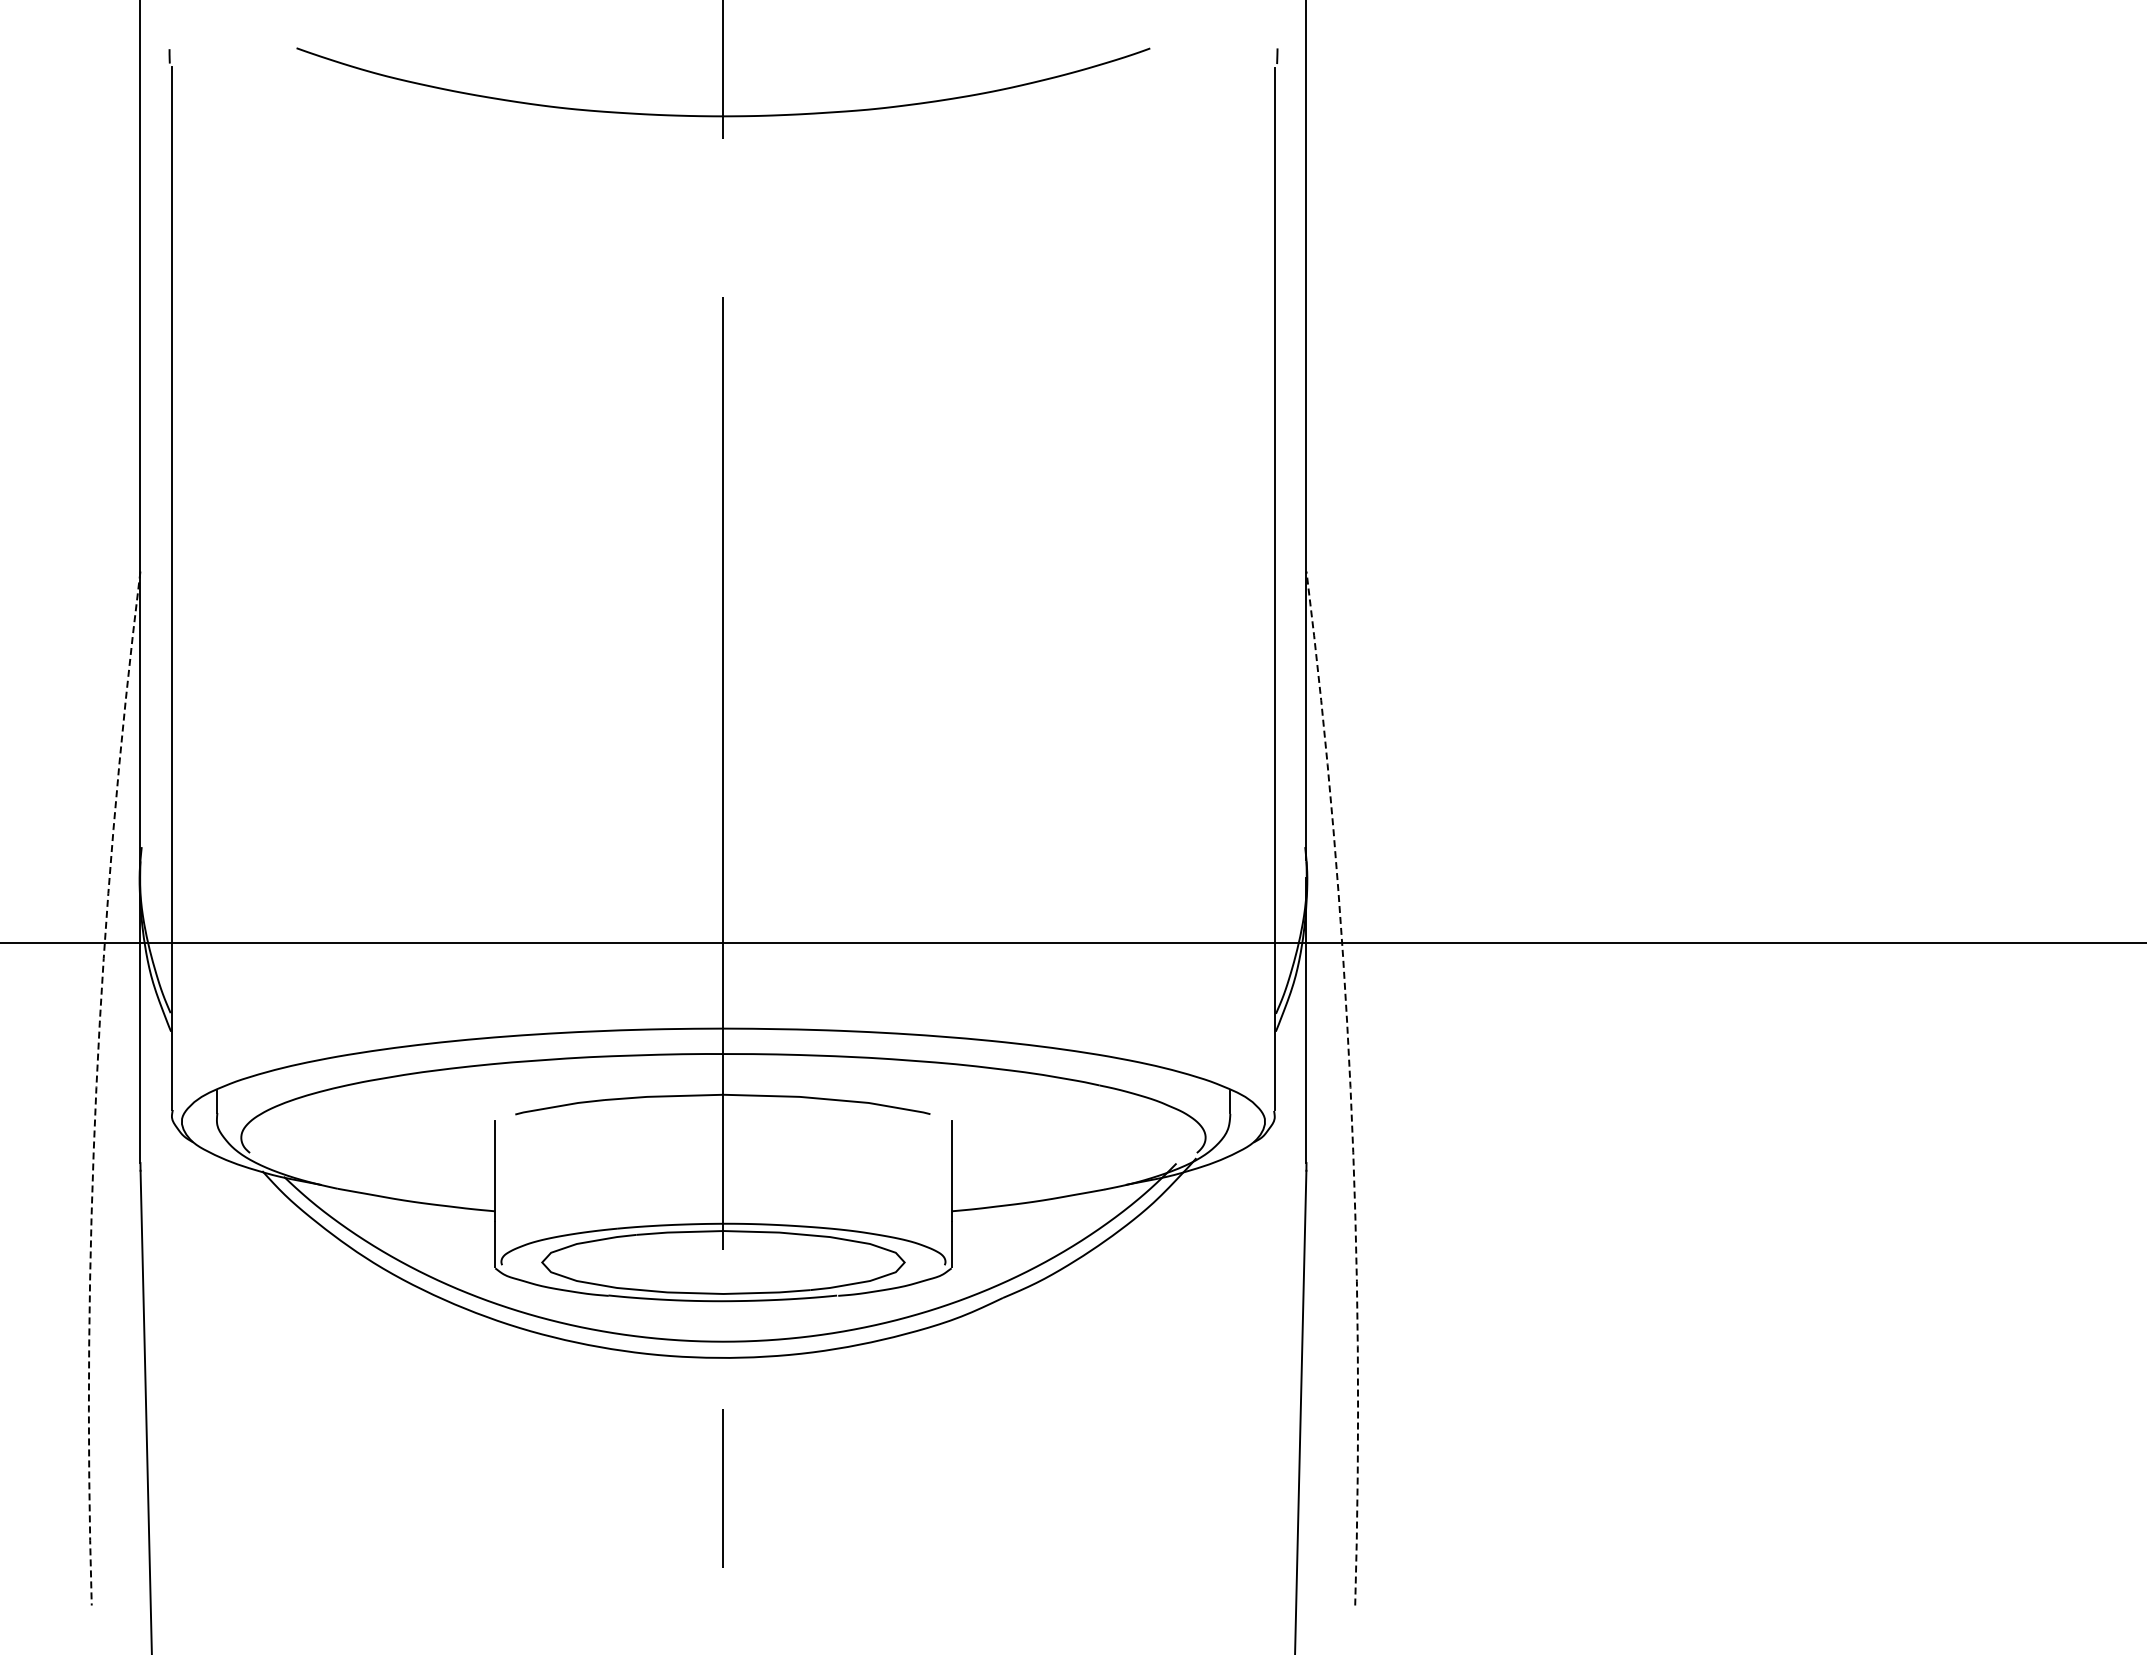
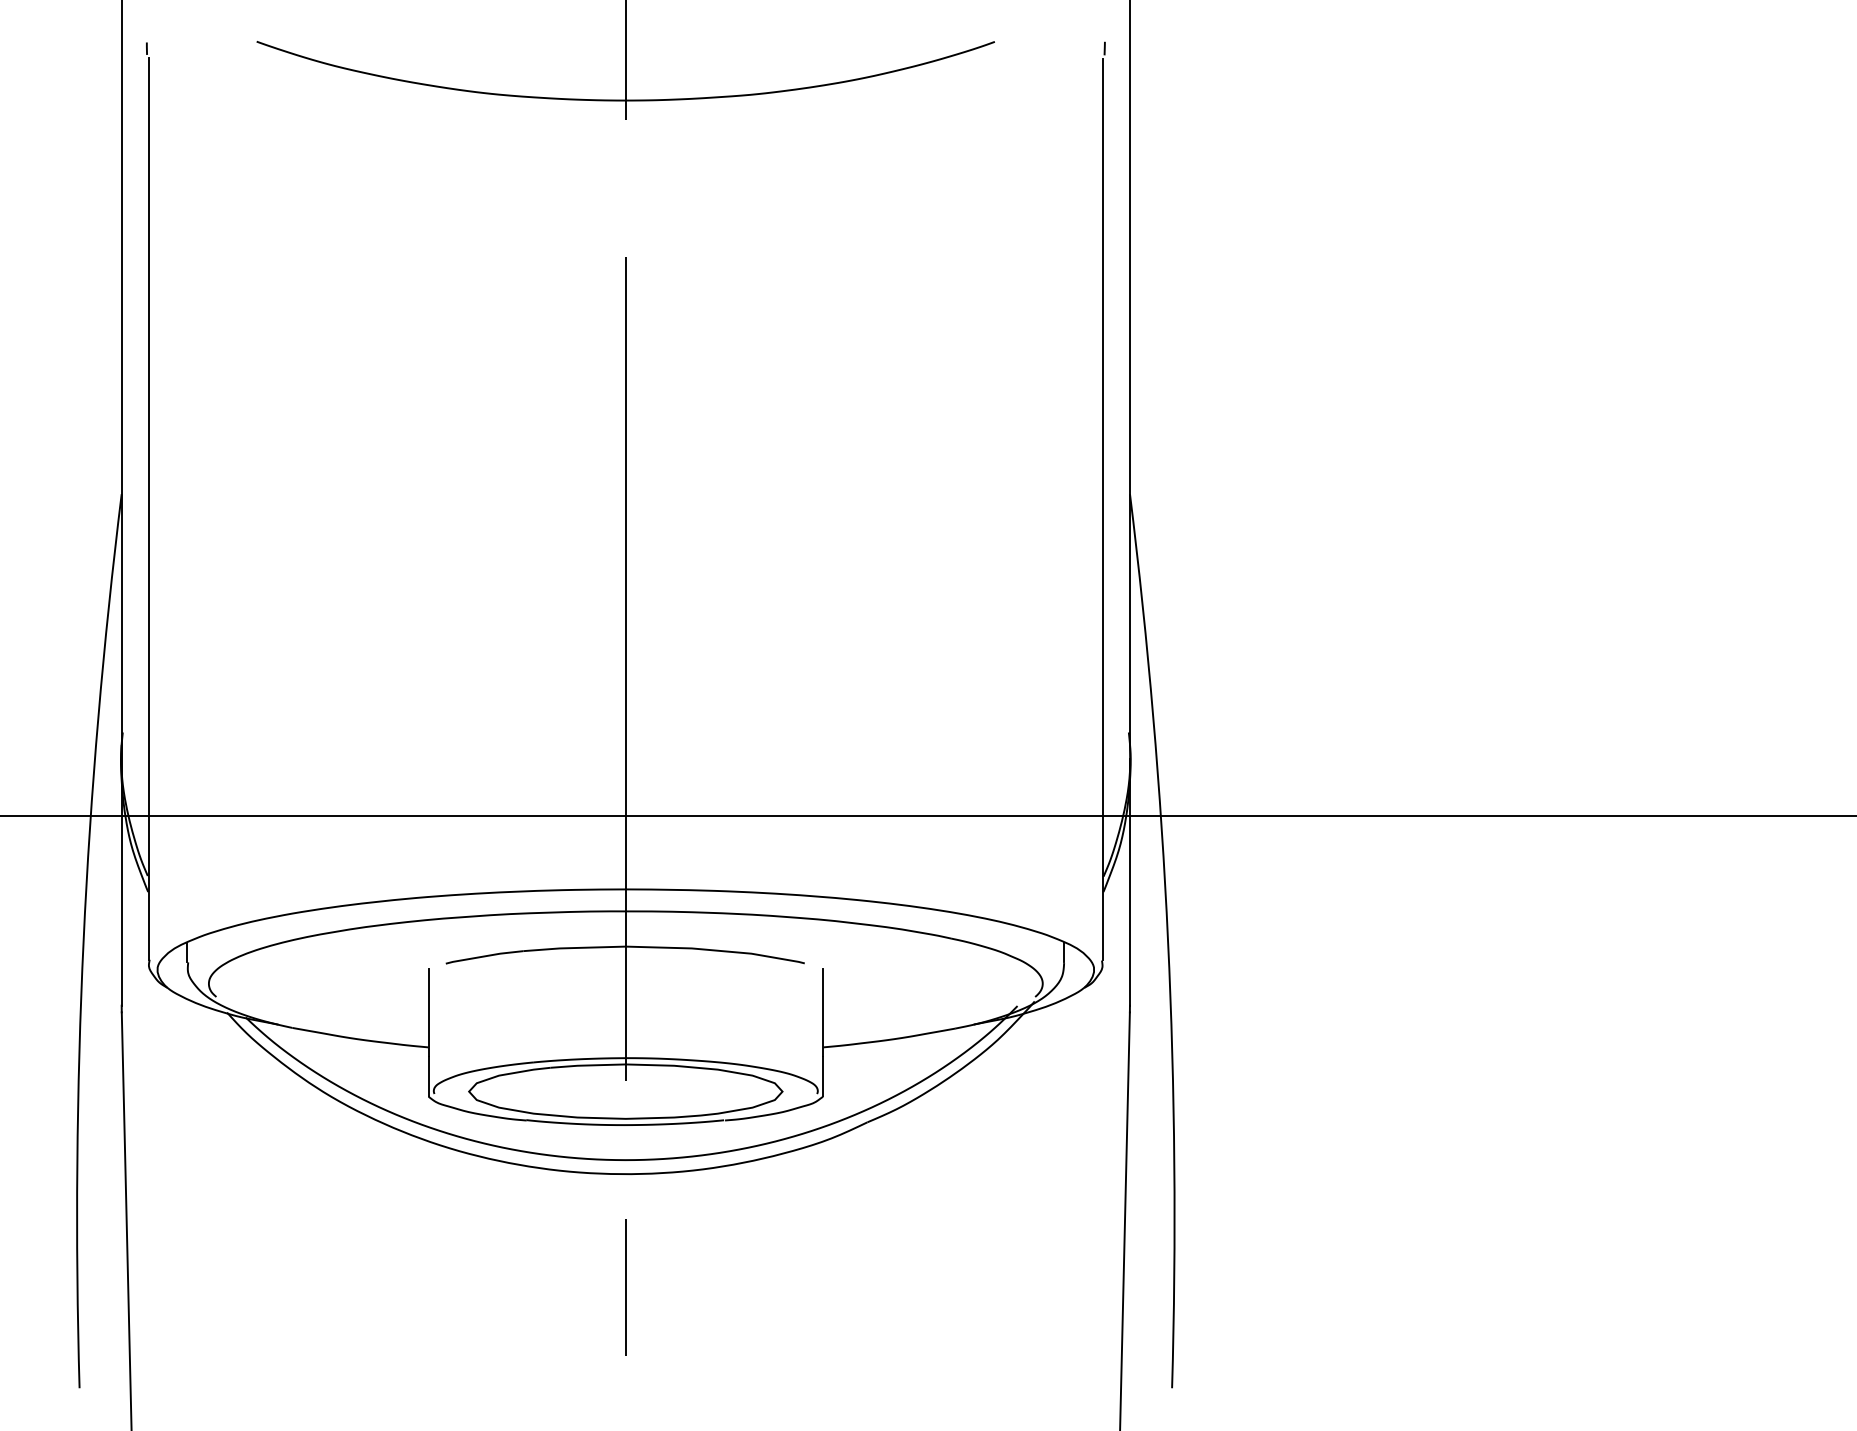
arc: (96, 1087) -> (83, 940), dashed -> solid
arc: (1350, 1087) -> (1168, 940), dashed -> solid

